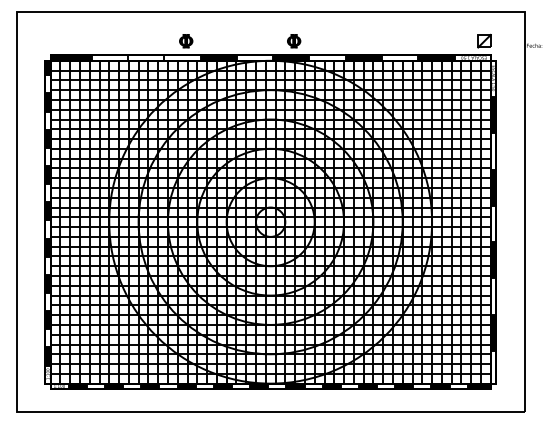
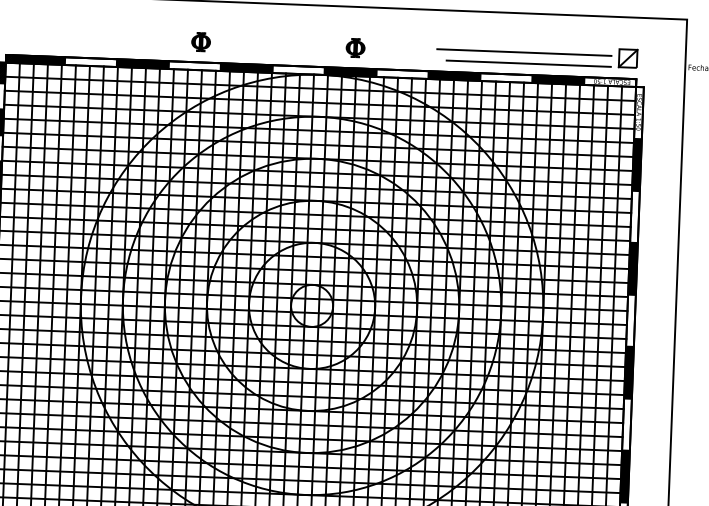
line: (411, 39) -> (523, 52), added
line: (414, 47) -> (527, 63), added
fill: (146, 57) -> (143, 63), added

